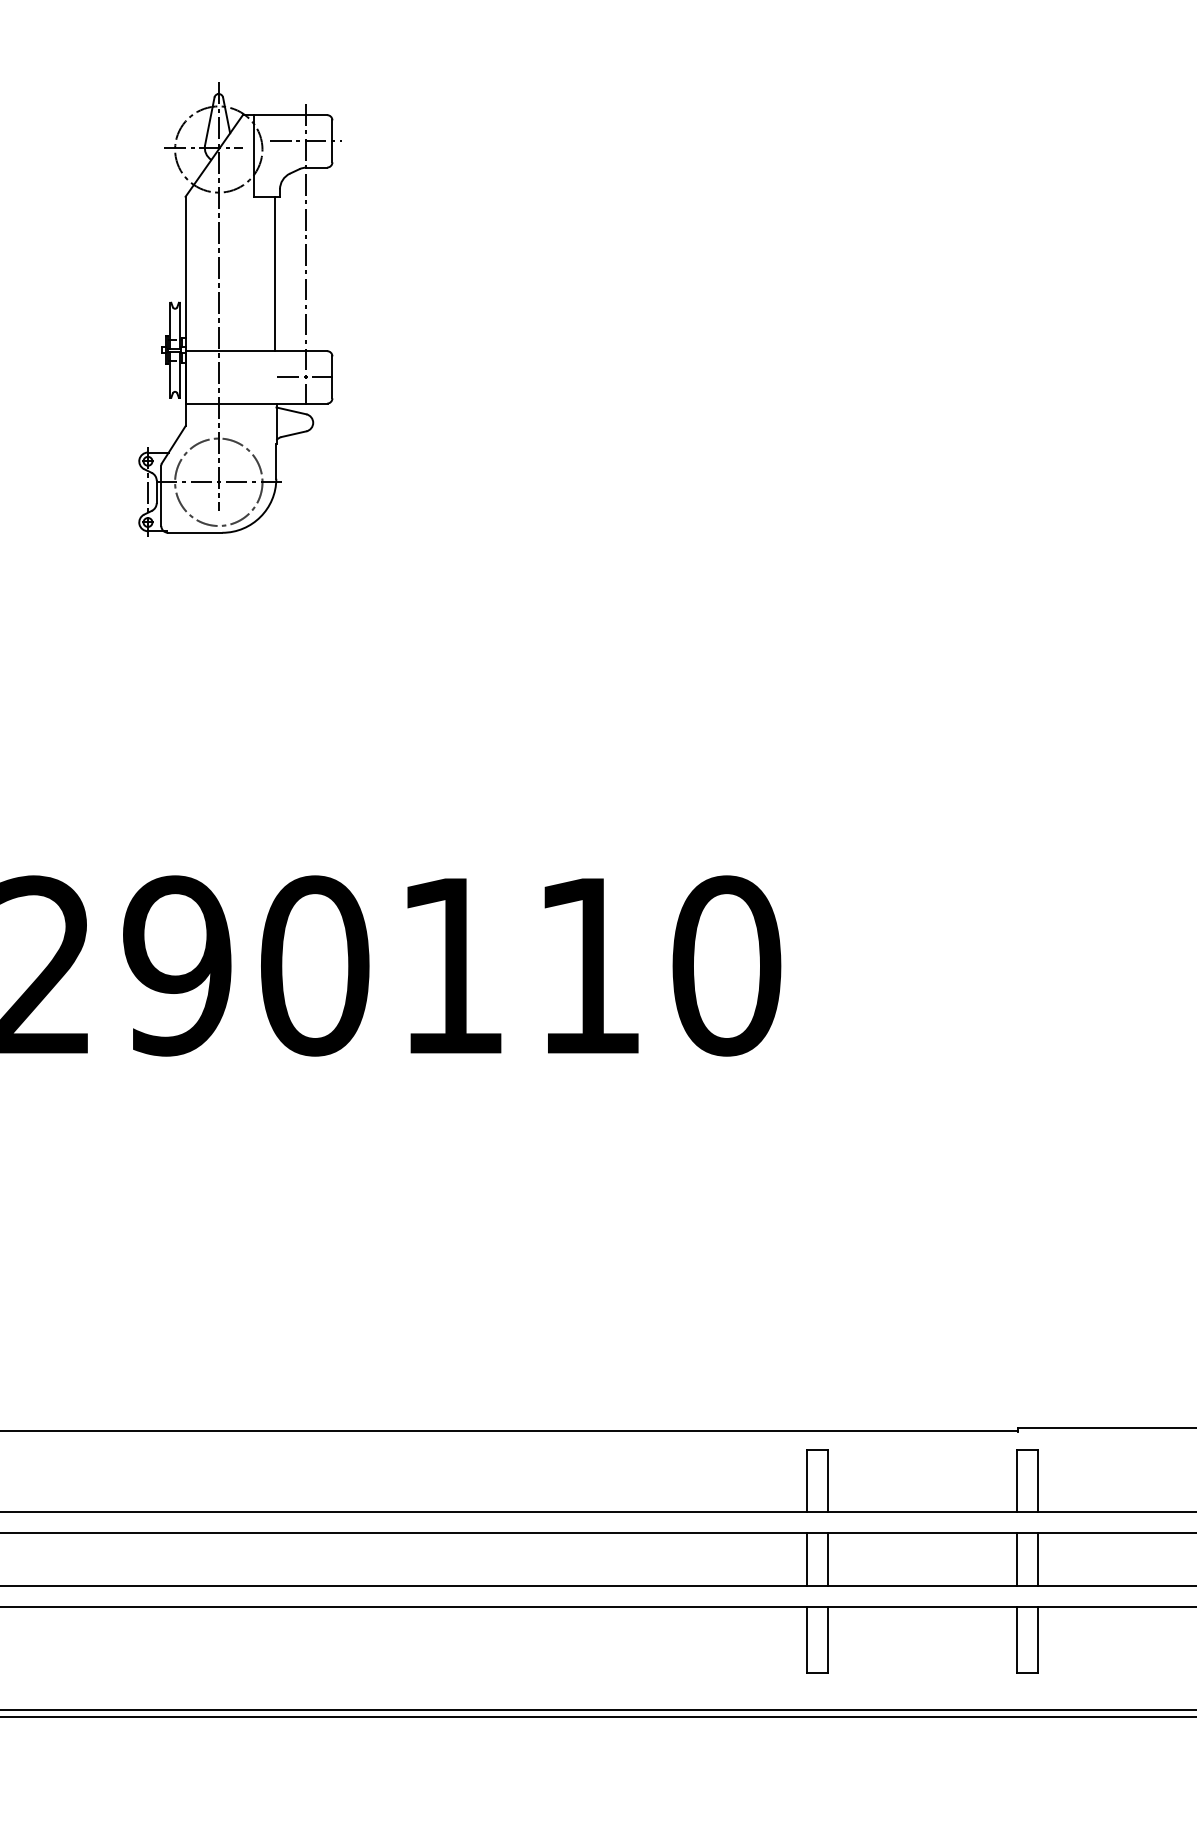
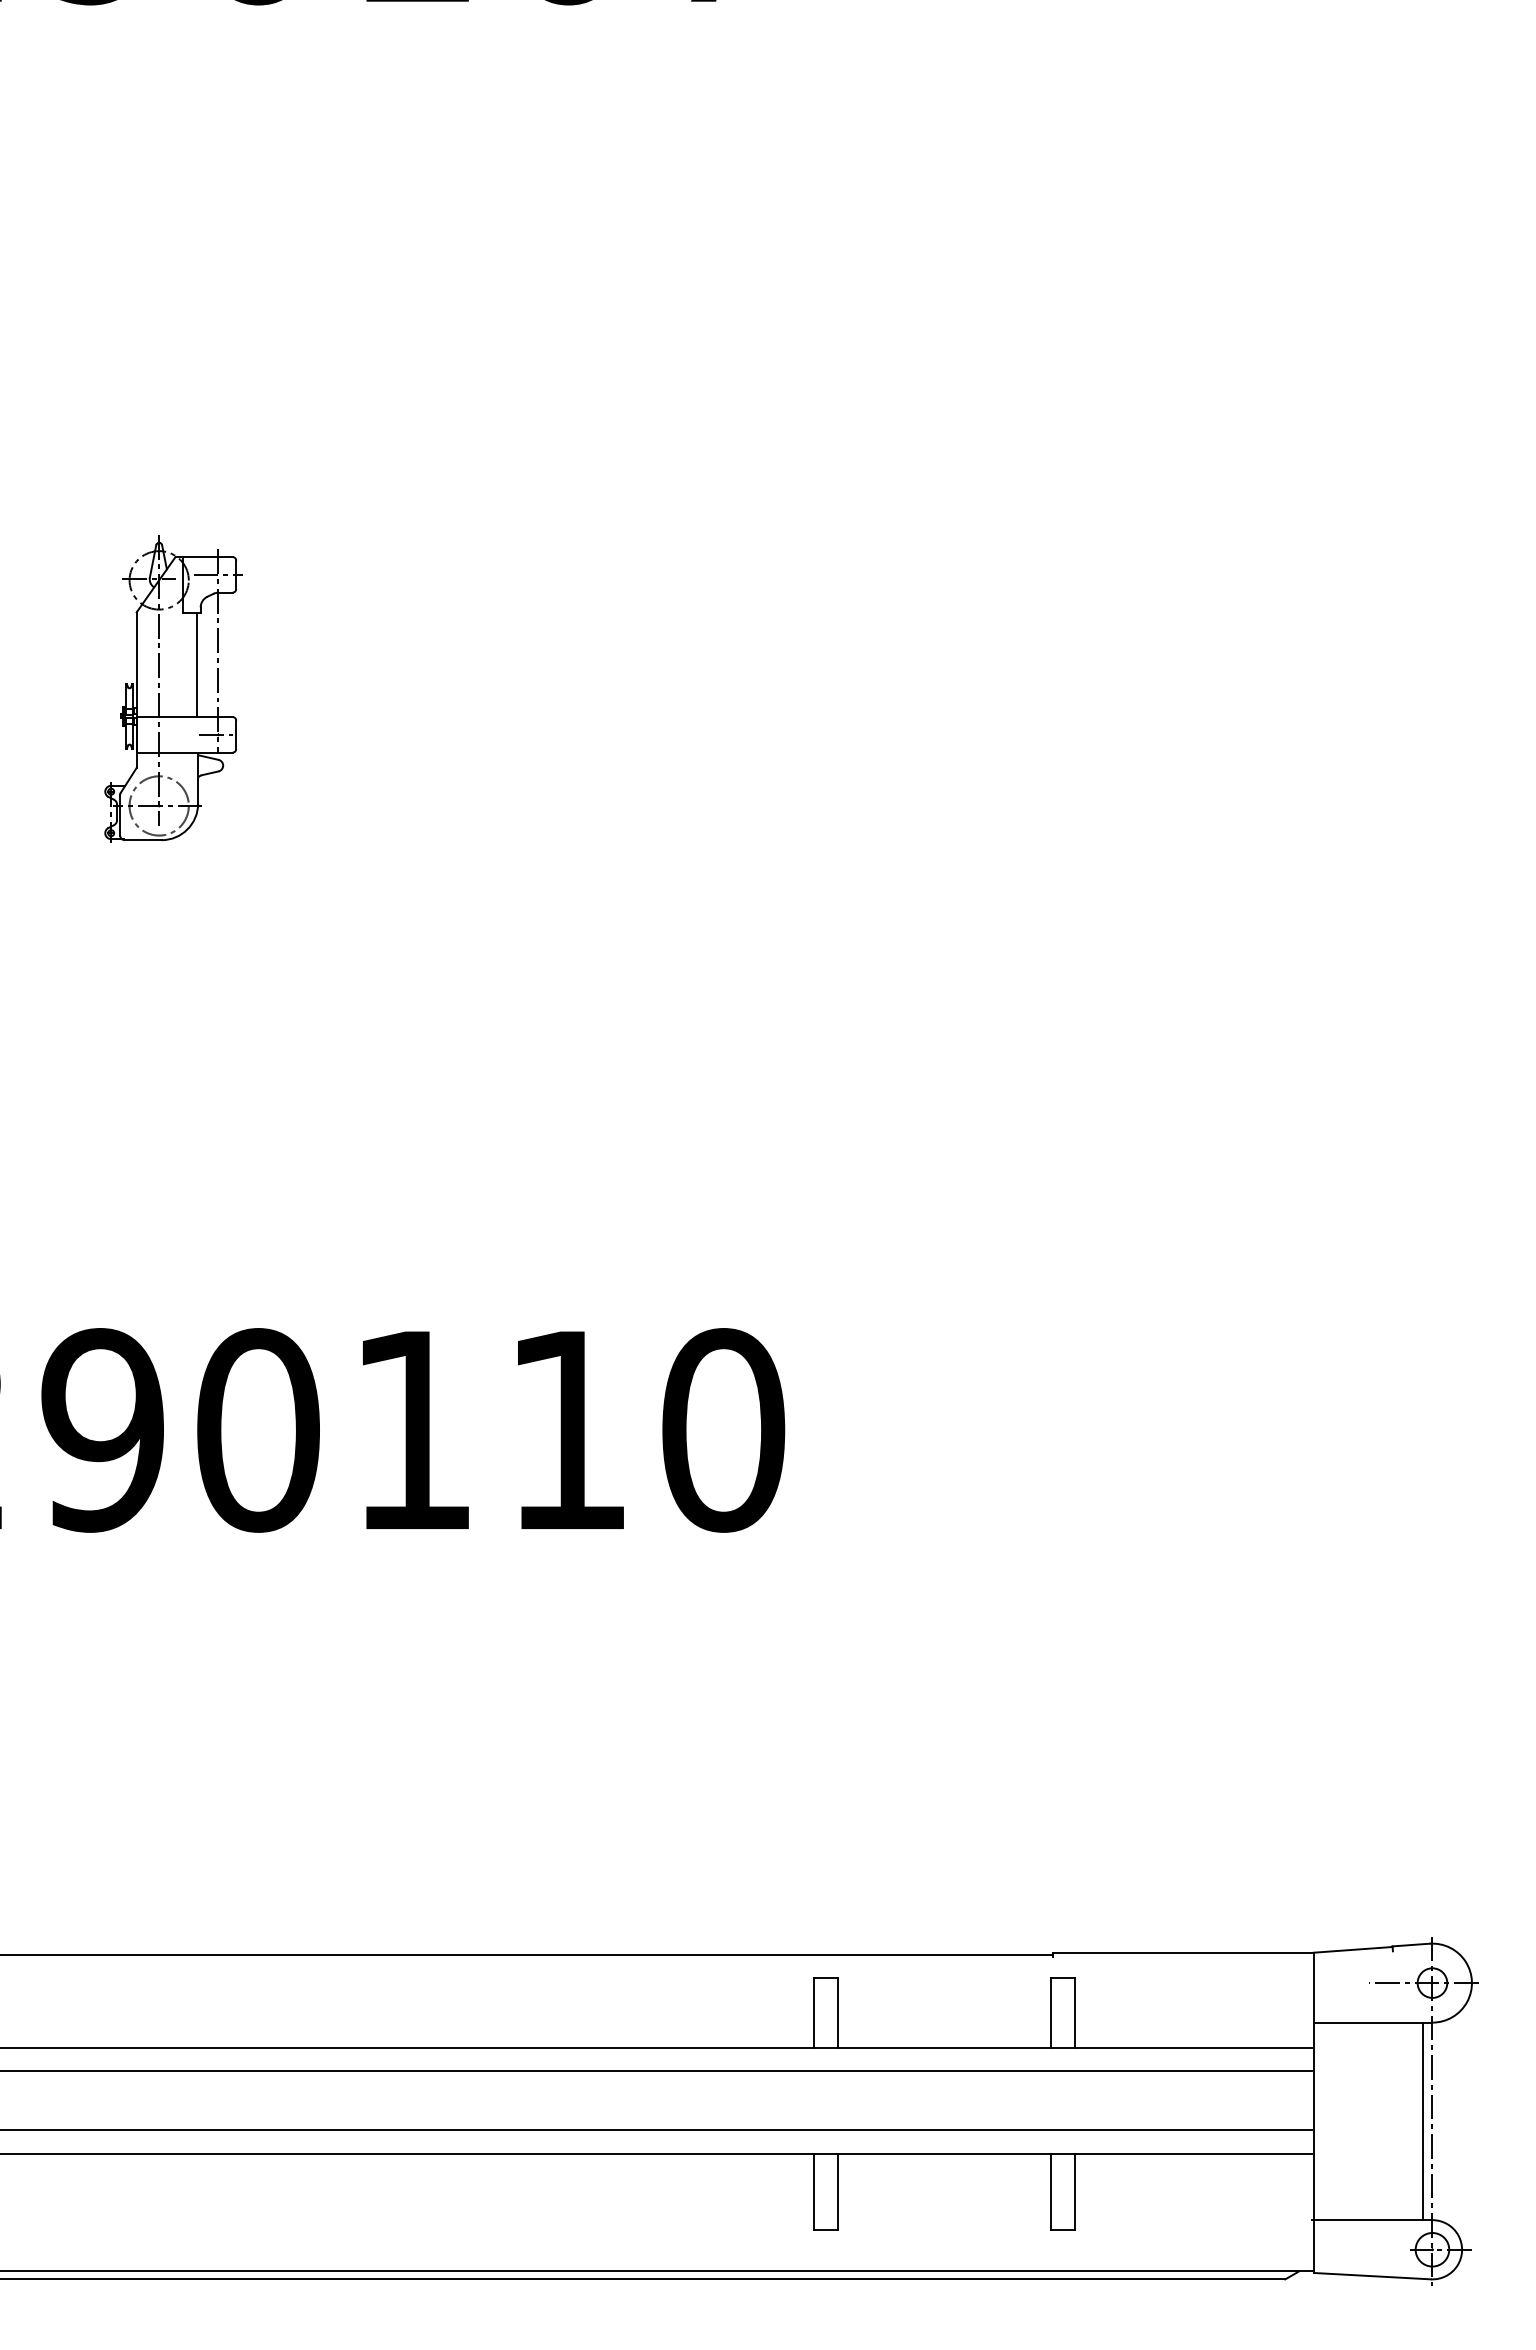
part: (239, 309) -> (173, 688), size x0.6
line: (807, 1559) -> (814, 2100), removed
line: (827, 1559) -> (837, 2100), removed
line: (1017, 1559) -> (1051, 2100), removed
line: (1037, 1559) -> (1074, 2100), removed

